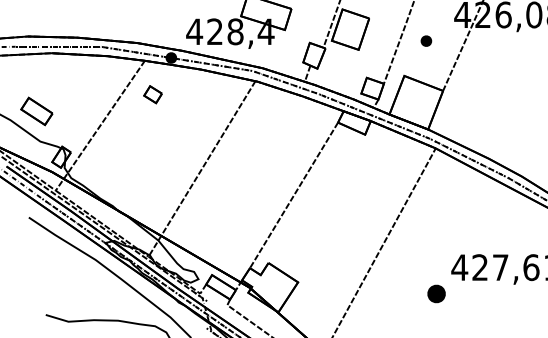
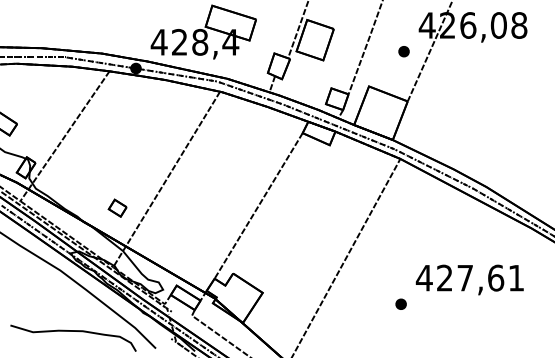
part: (425, 40) -> (403, 51), moved
part: (152, 93) -> (117, 207), moved
part: (435, 292) -> (400, 303), size x0.62

